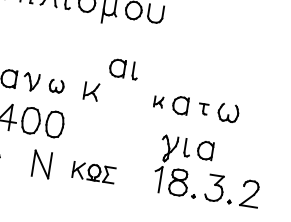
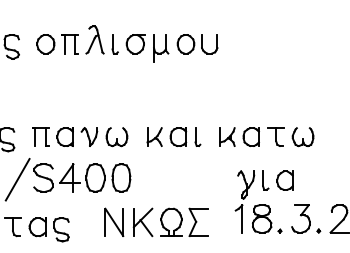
part: (124, 68) -> (185, 136), moved
part: (56, 86) -> (116, 137), size x1.43
part: (158, 101) -> (227, 136), size x1.67
part: (203, 108) -> (275, 136), size x1.67
part: (93, 172) -> (170, 222), size x1.67

